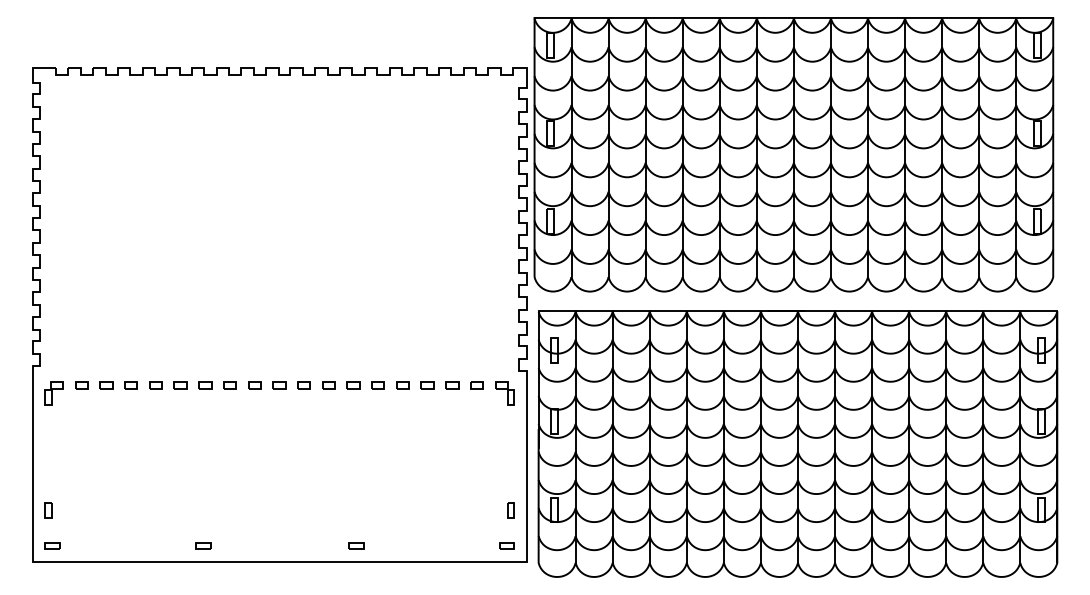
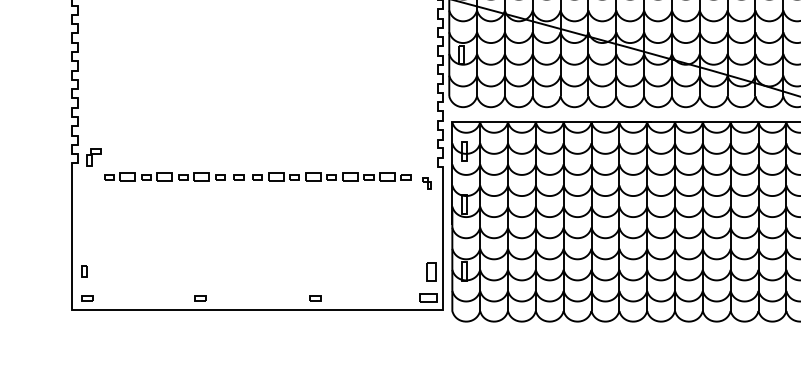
part: (106, 385) -> (127, 177), size x1.6
part: (155, 385) -> (164, 177), size x1.6
part: (205, 385) -> (202, 177), size x1.6
part: (303, 385) -> (275, 177), size x1.6
part: (353, 385) -> (313, 177), size x1.6
part: (402, 385) -> (350, 177), size x1.6
part: (452, 385) -> (387, 177), size x1.6
part: (53, 393) -> (93, 157), moved
part: (504, 393) -> (426, 183), size x0.6
part: (510, 510) -> (431, 271), size x1.6
part: (506, 545) -> (428, 297), size x1.6

